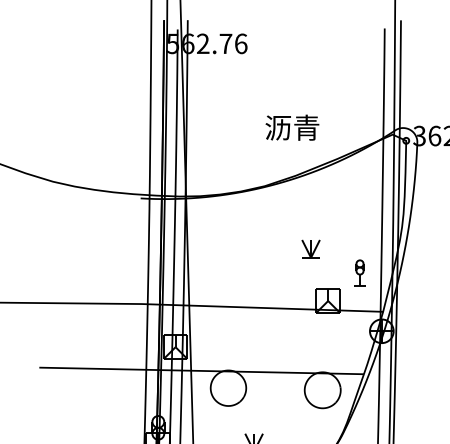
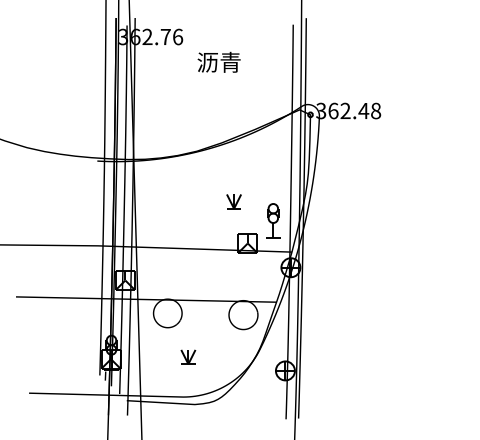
text: (173, 43) -> (123, 36), 562.76 -> 362.76
text: (291, 126) -> (218, 61), moved
part: (360, 272) -> (273, 220), size x1.67

